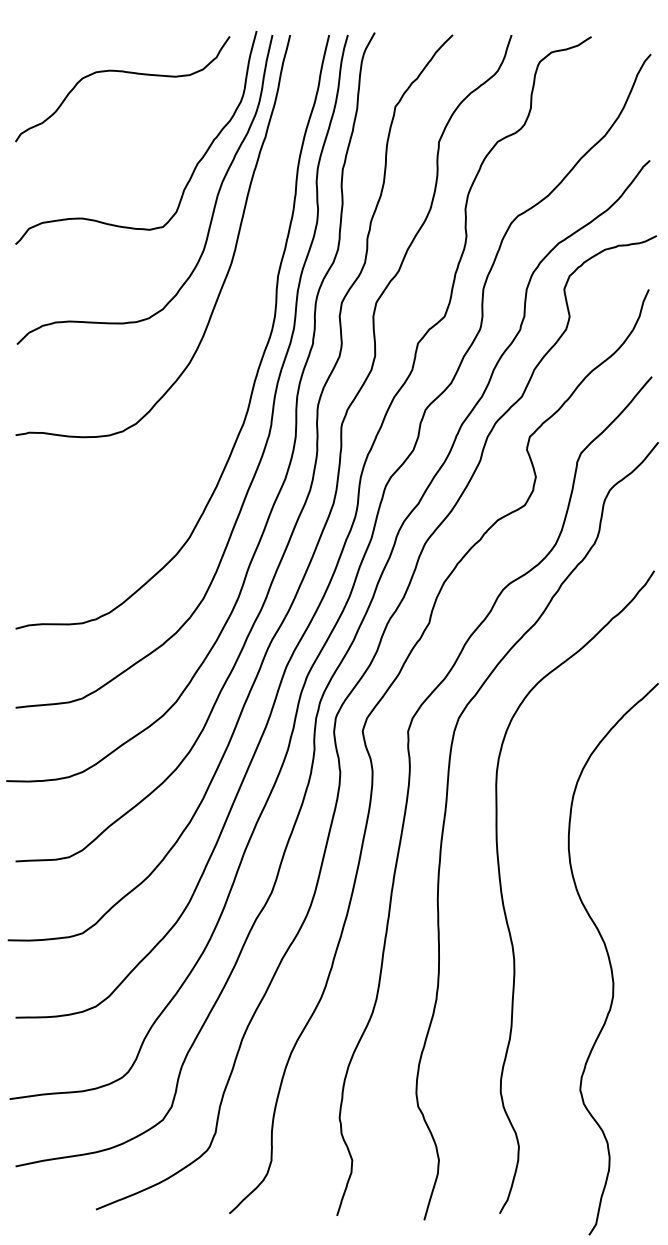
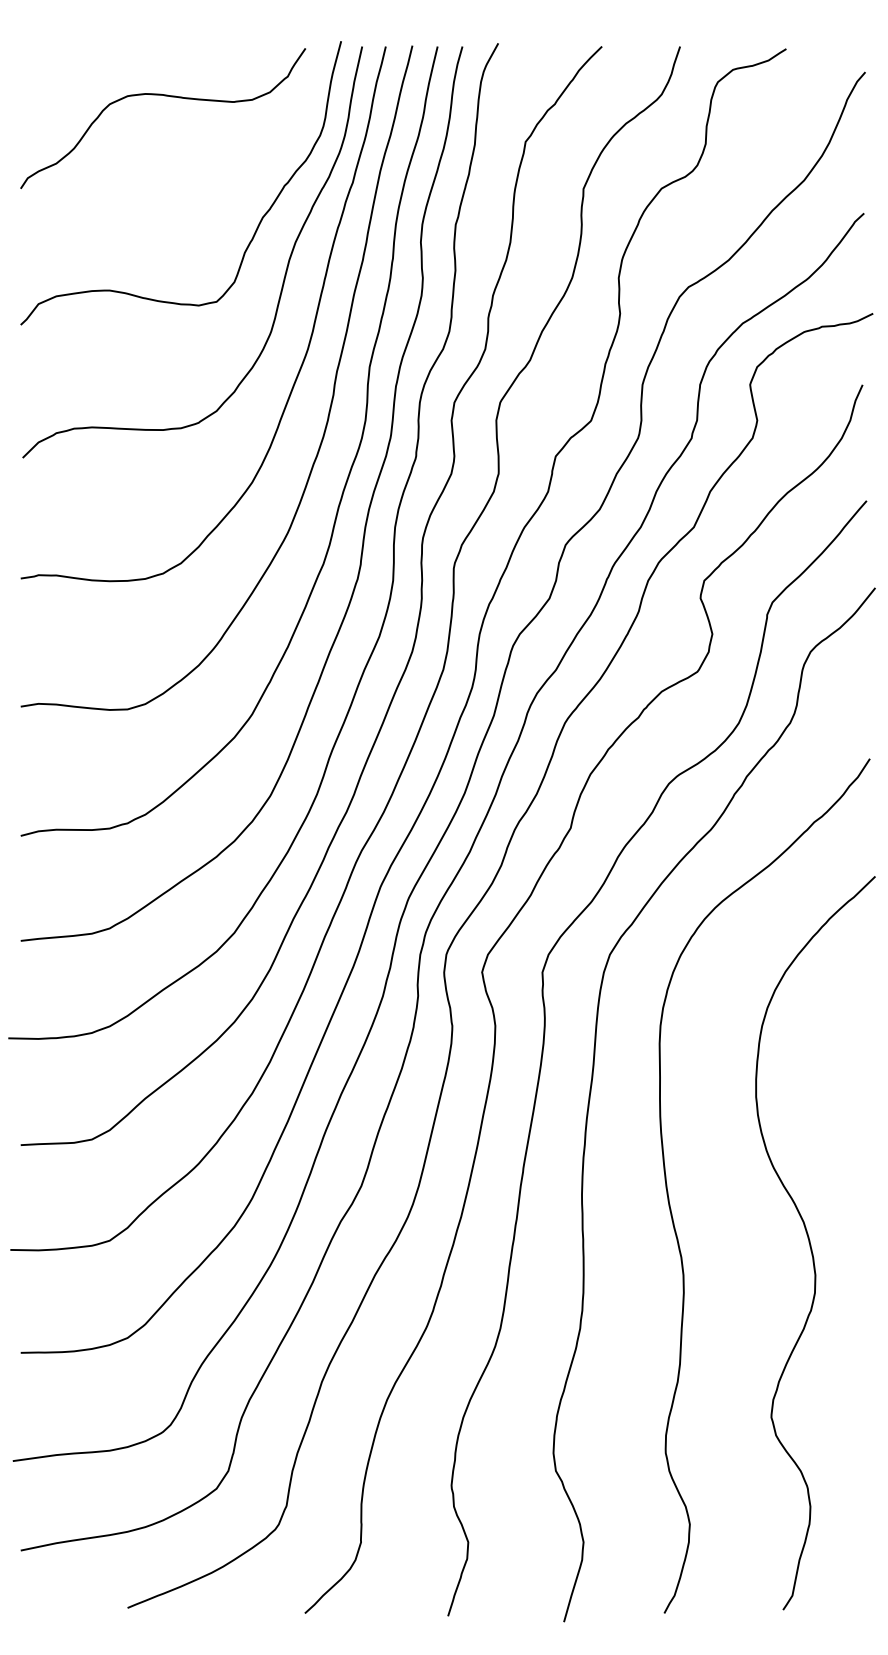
curve: (247, 306) -> (329, 407), added
curve: (610, 959) -> (811, 1243), moved

